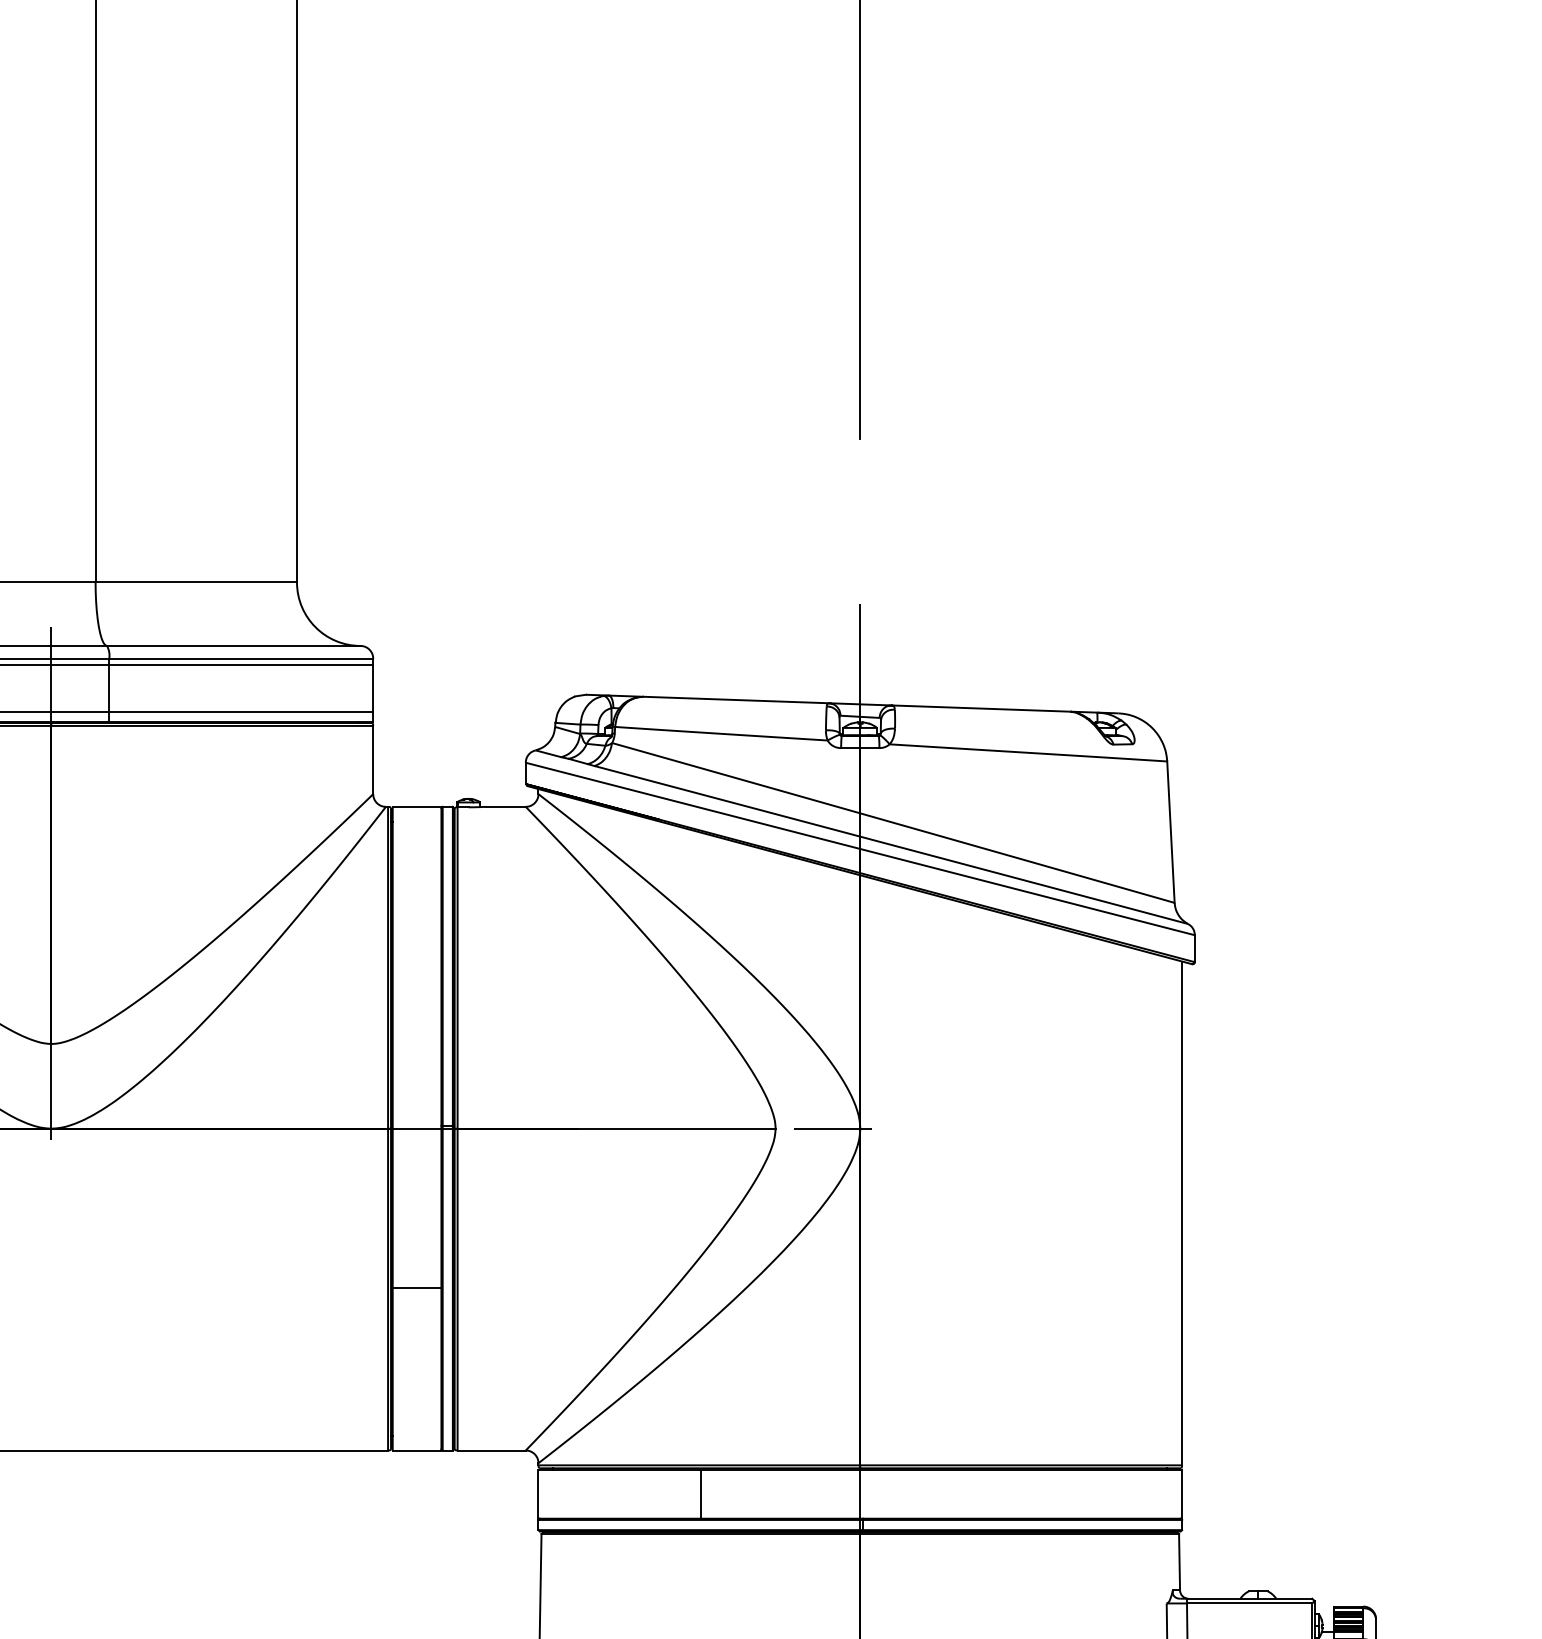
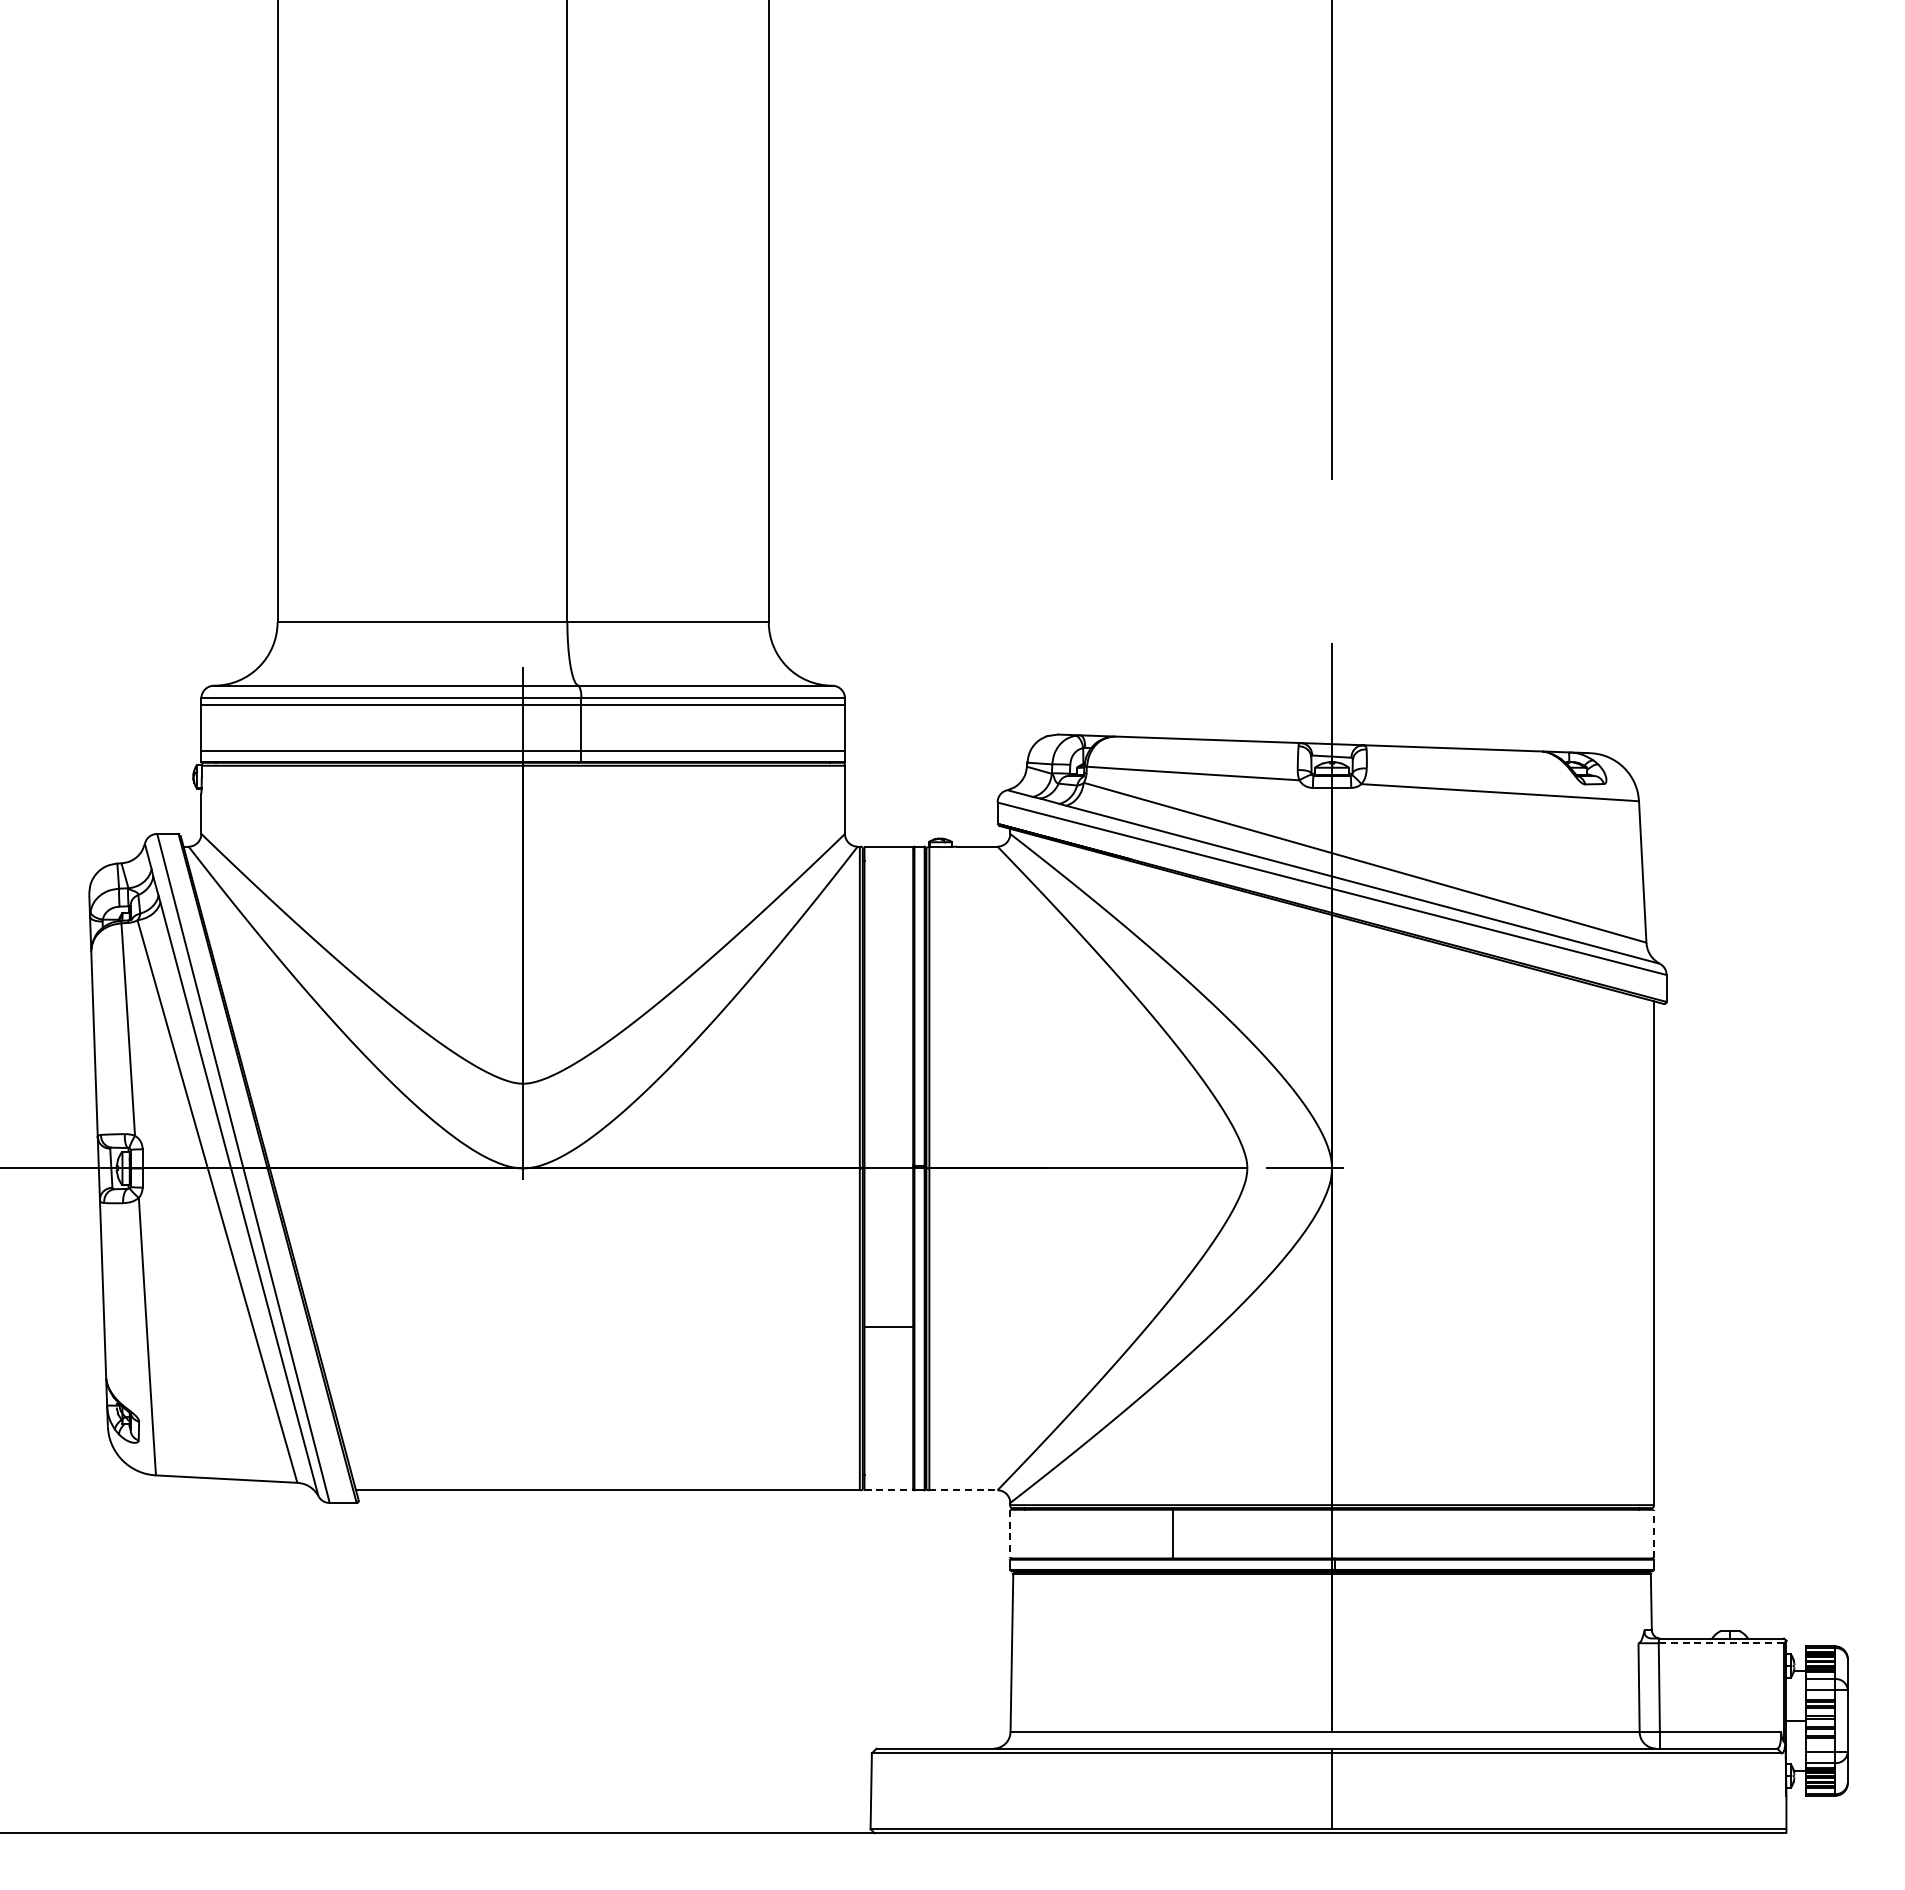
line: (417, 1450) -> (889, 1490), solid -> dashed
line: (491, 1450) -> (963, 1490), solid -> dashed
line: (1181, 1493) -> (1653, 1533), solid -> dashed
line: (538, 1494) -> (1010, 1534), solid -> dashed
line: (1249, 1603) -> (1721, 1643), solid -> dashed

